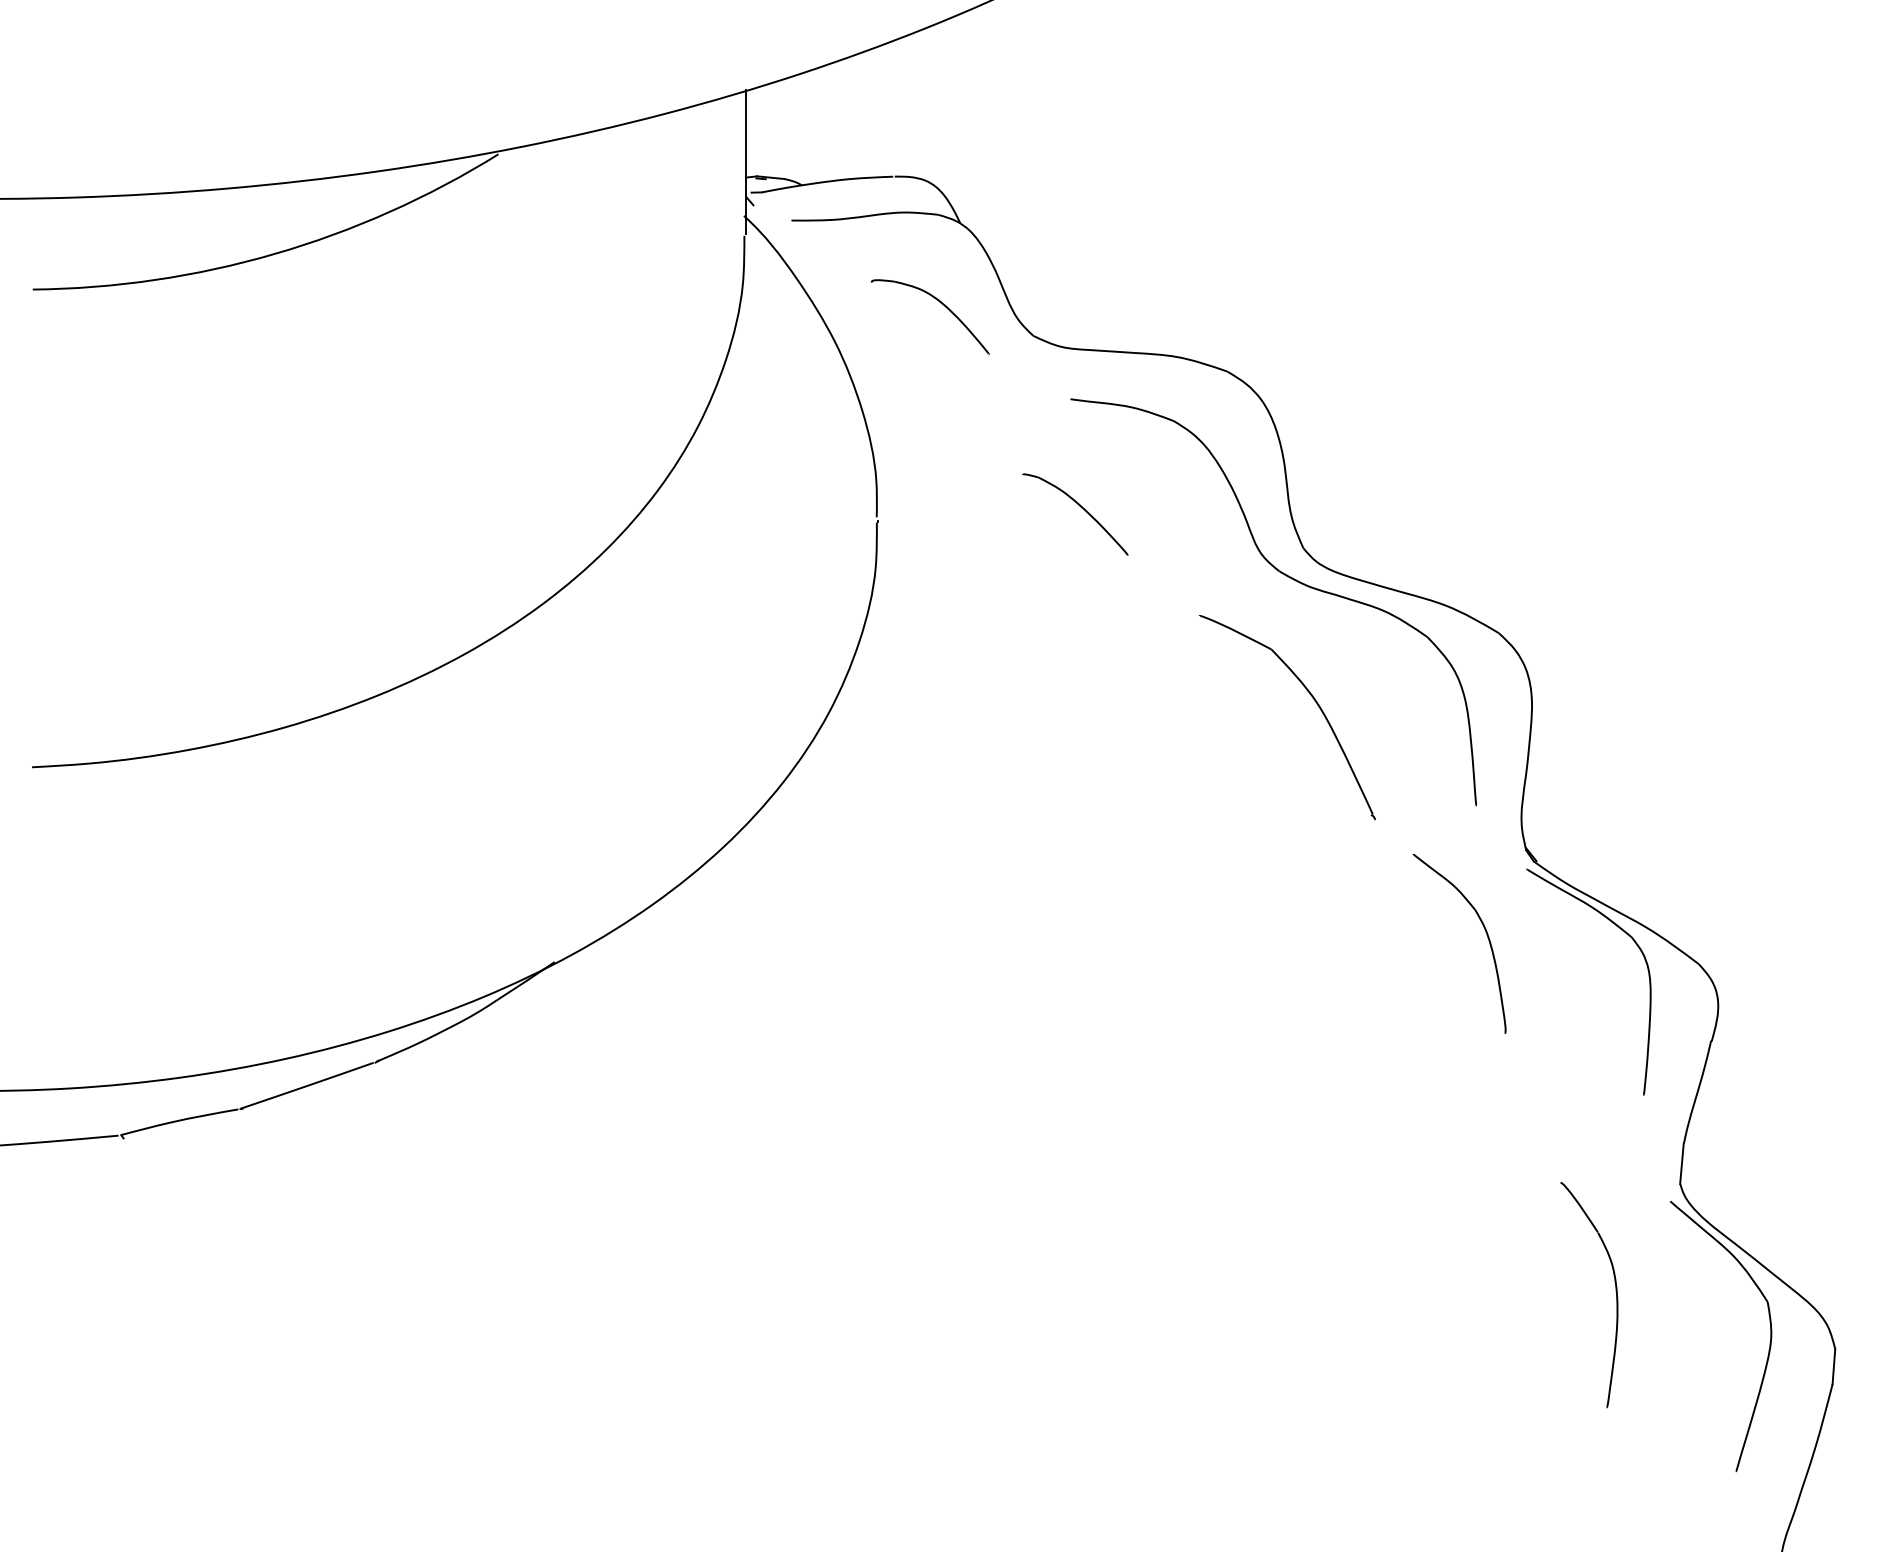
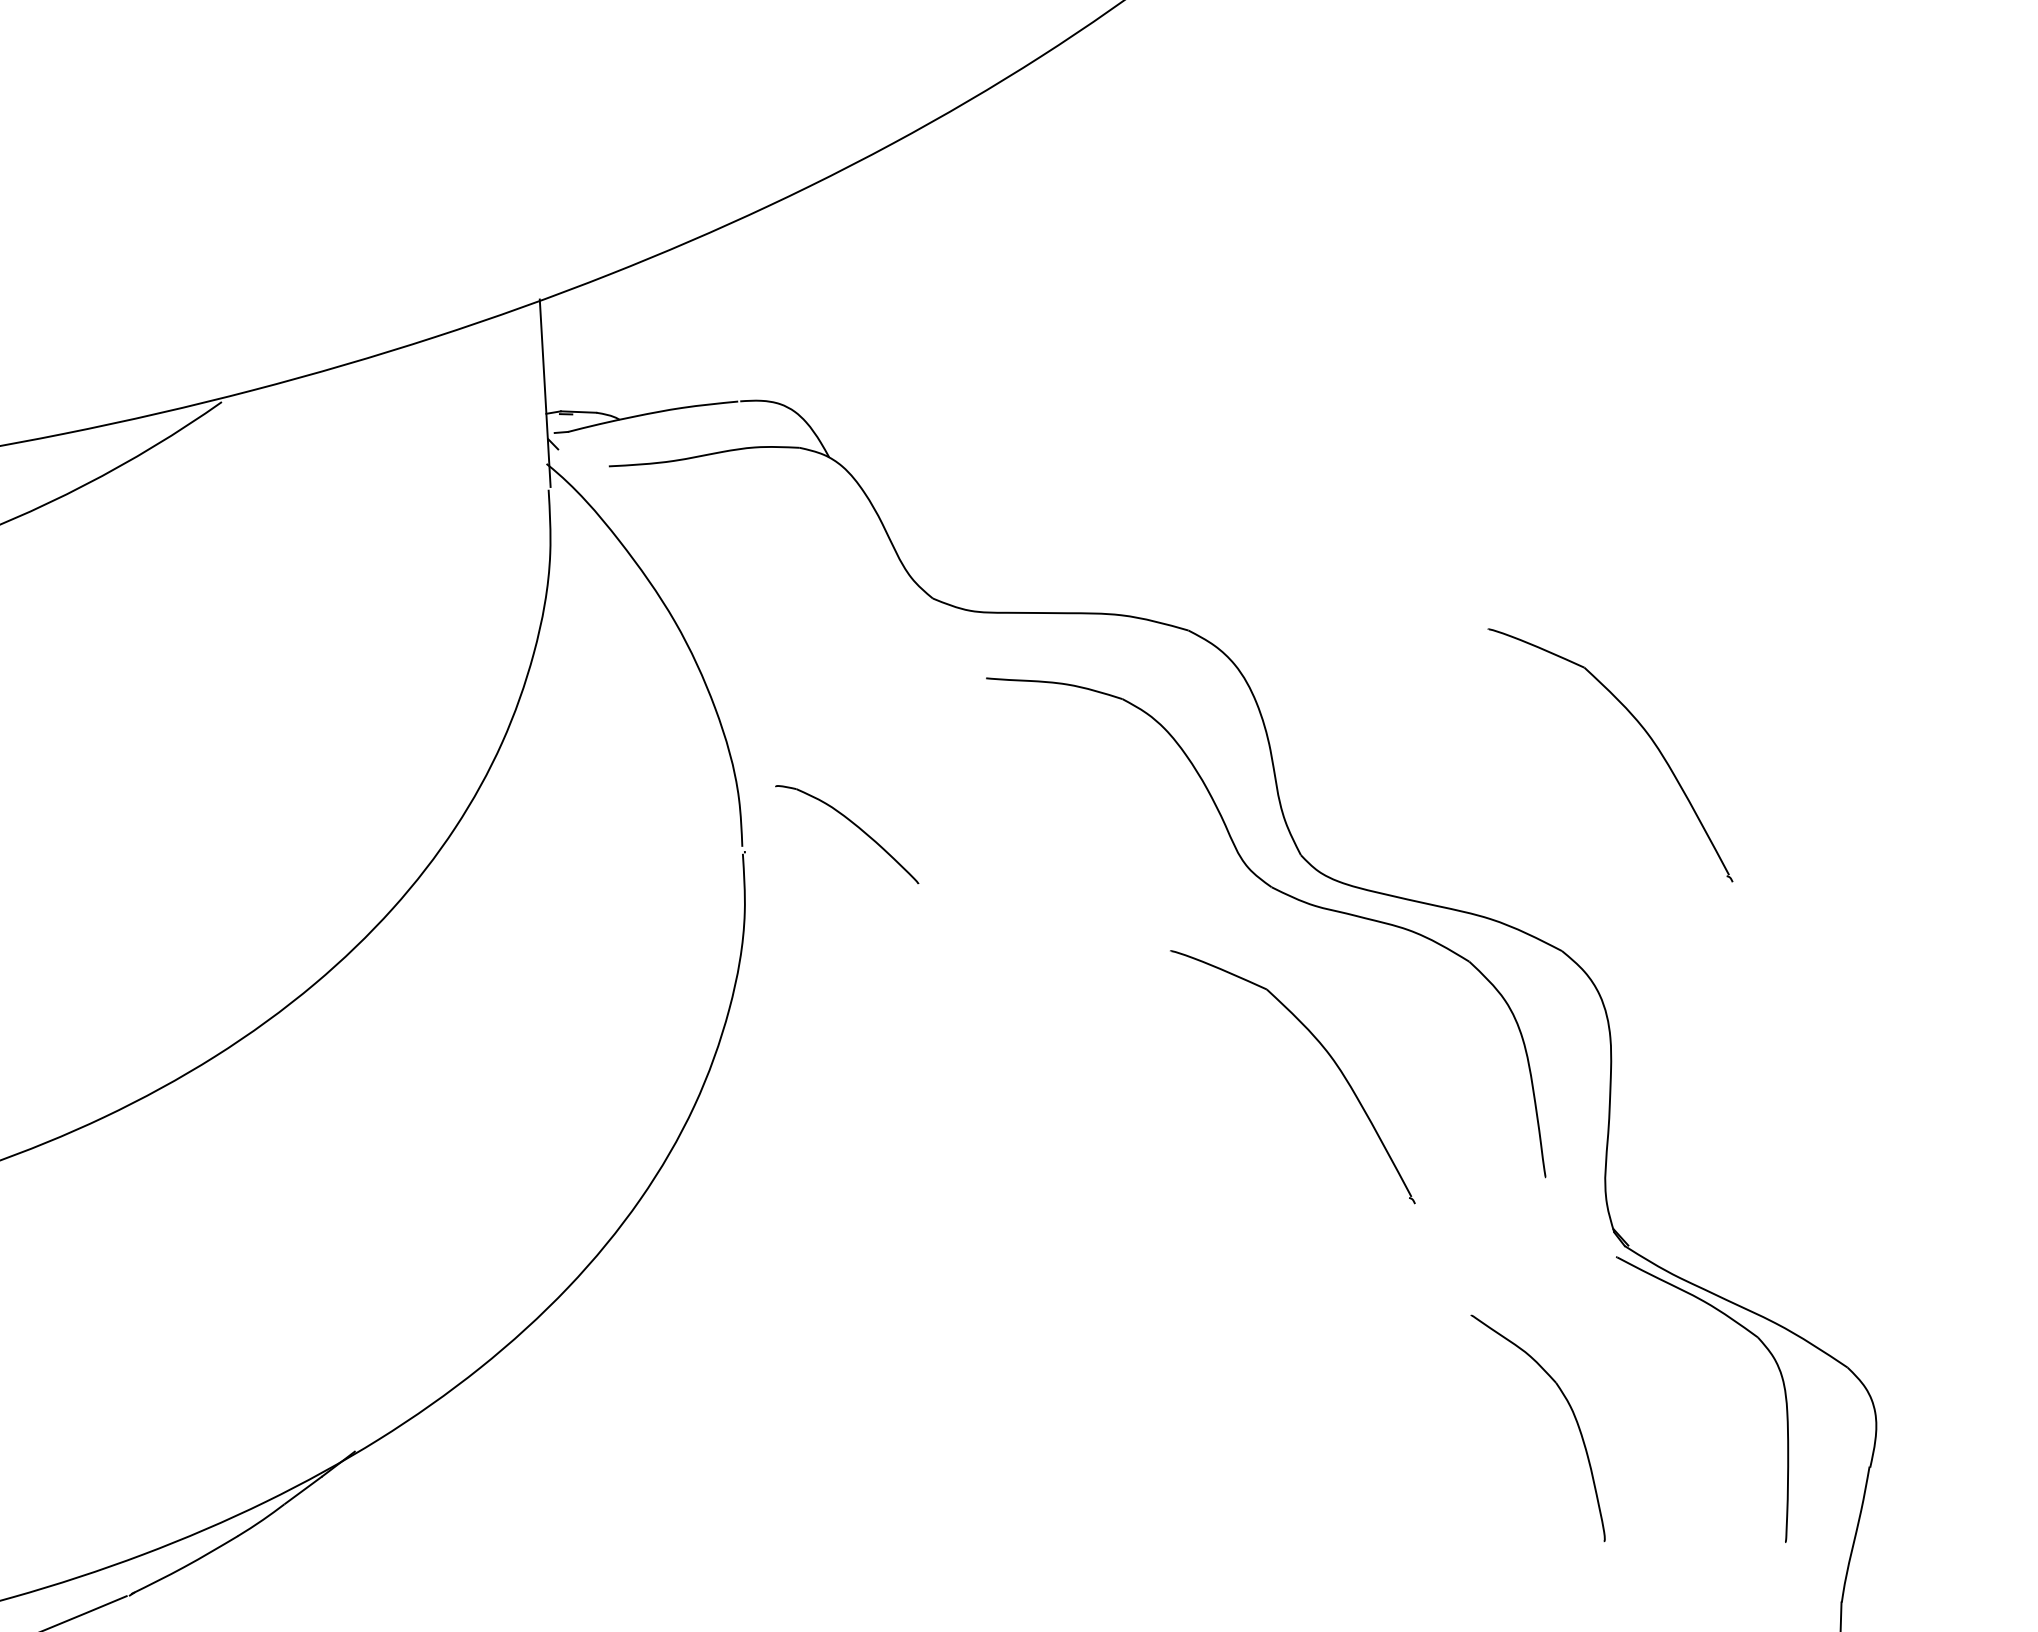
part: (940, 303) -> (809, 563), removed
part: (1569, 466) -> (1641, 728), added
part: (1081, 508) -> (854, 826), moved
part: (1486, 935) -> (1572, 1415), moved

